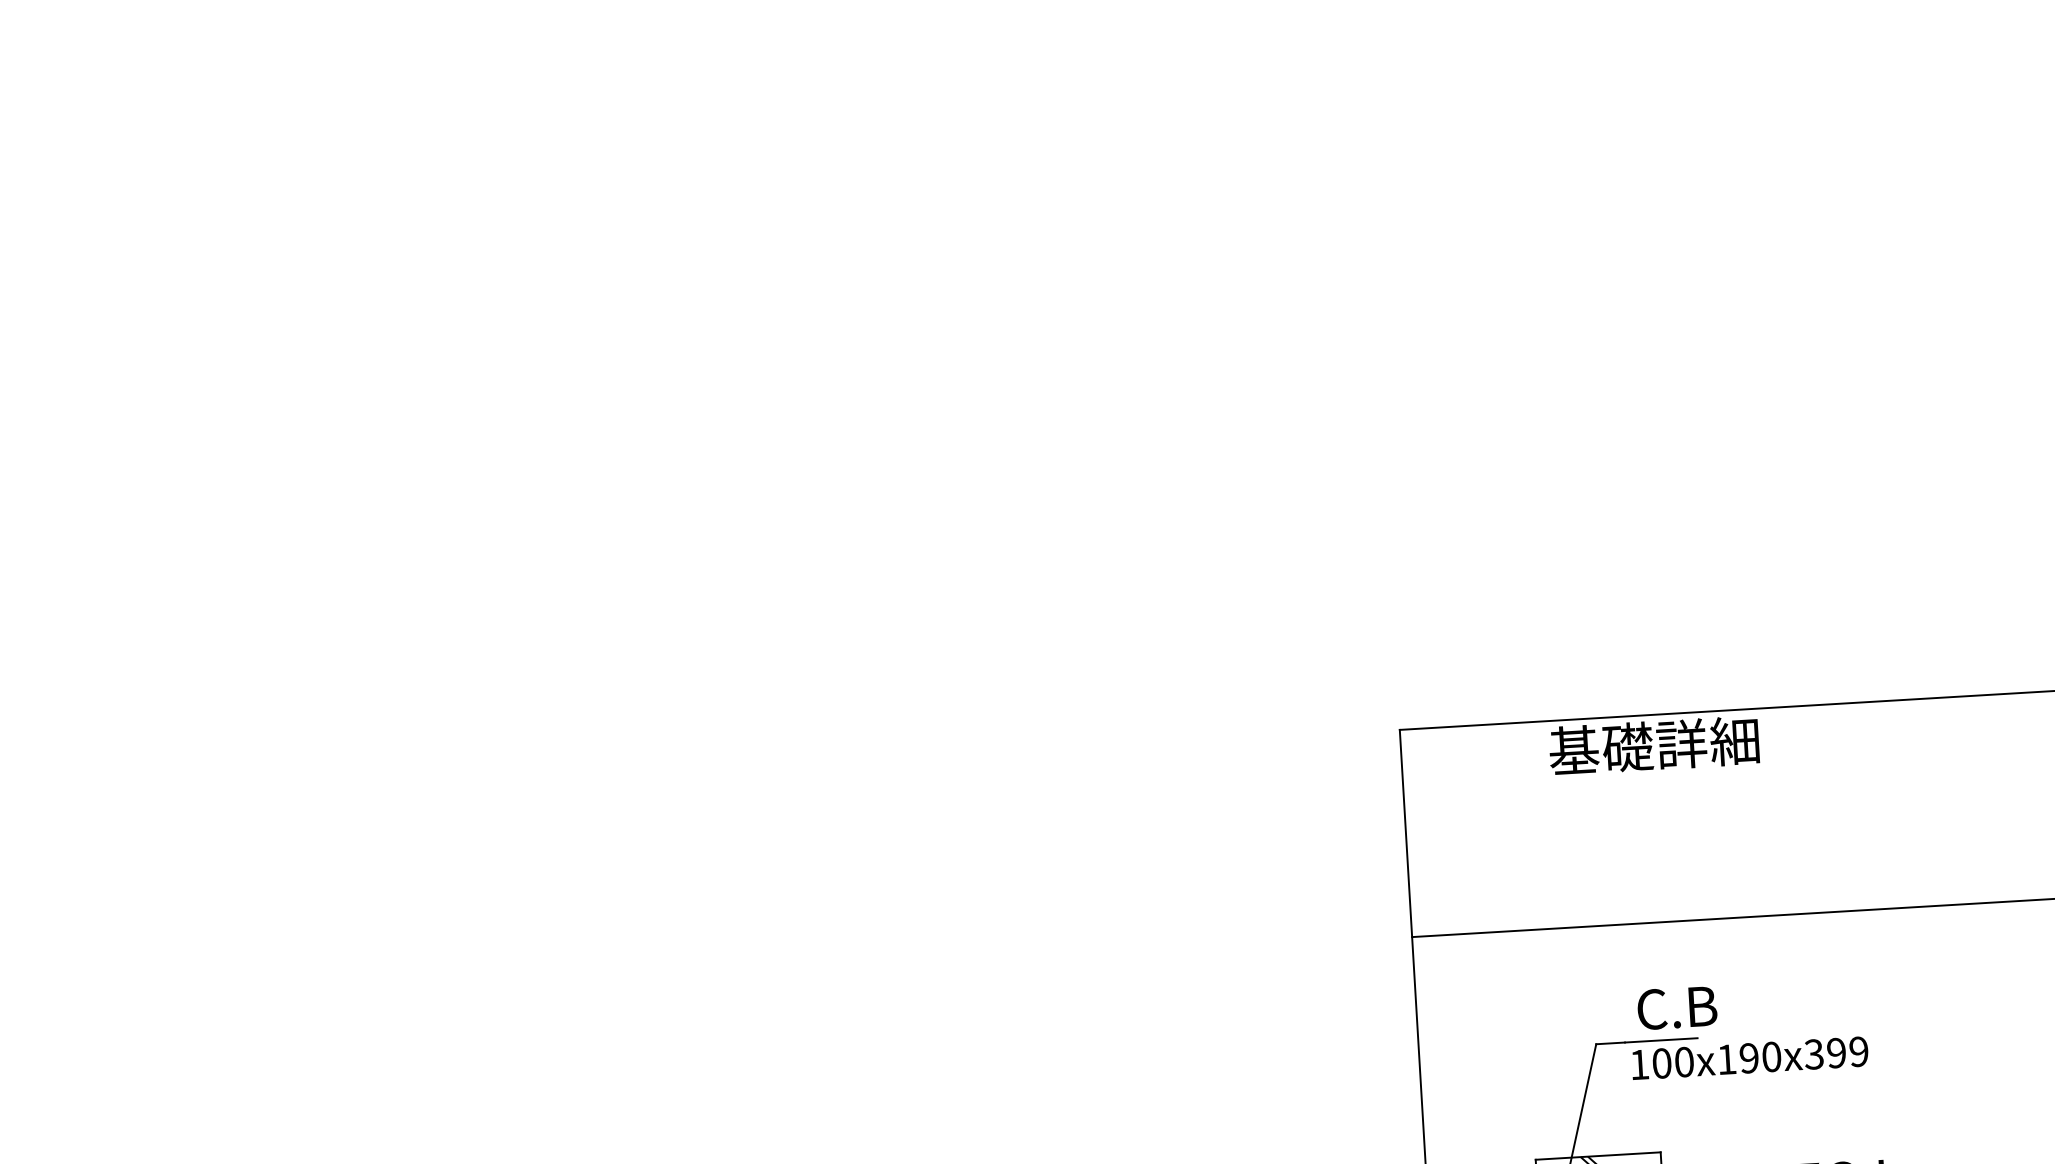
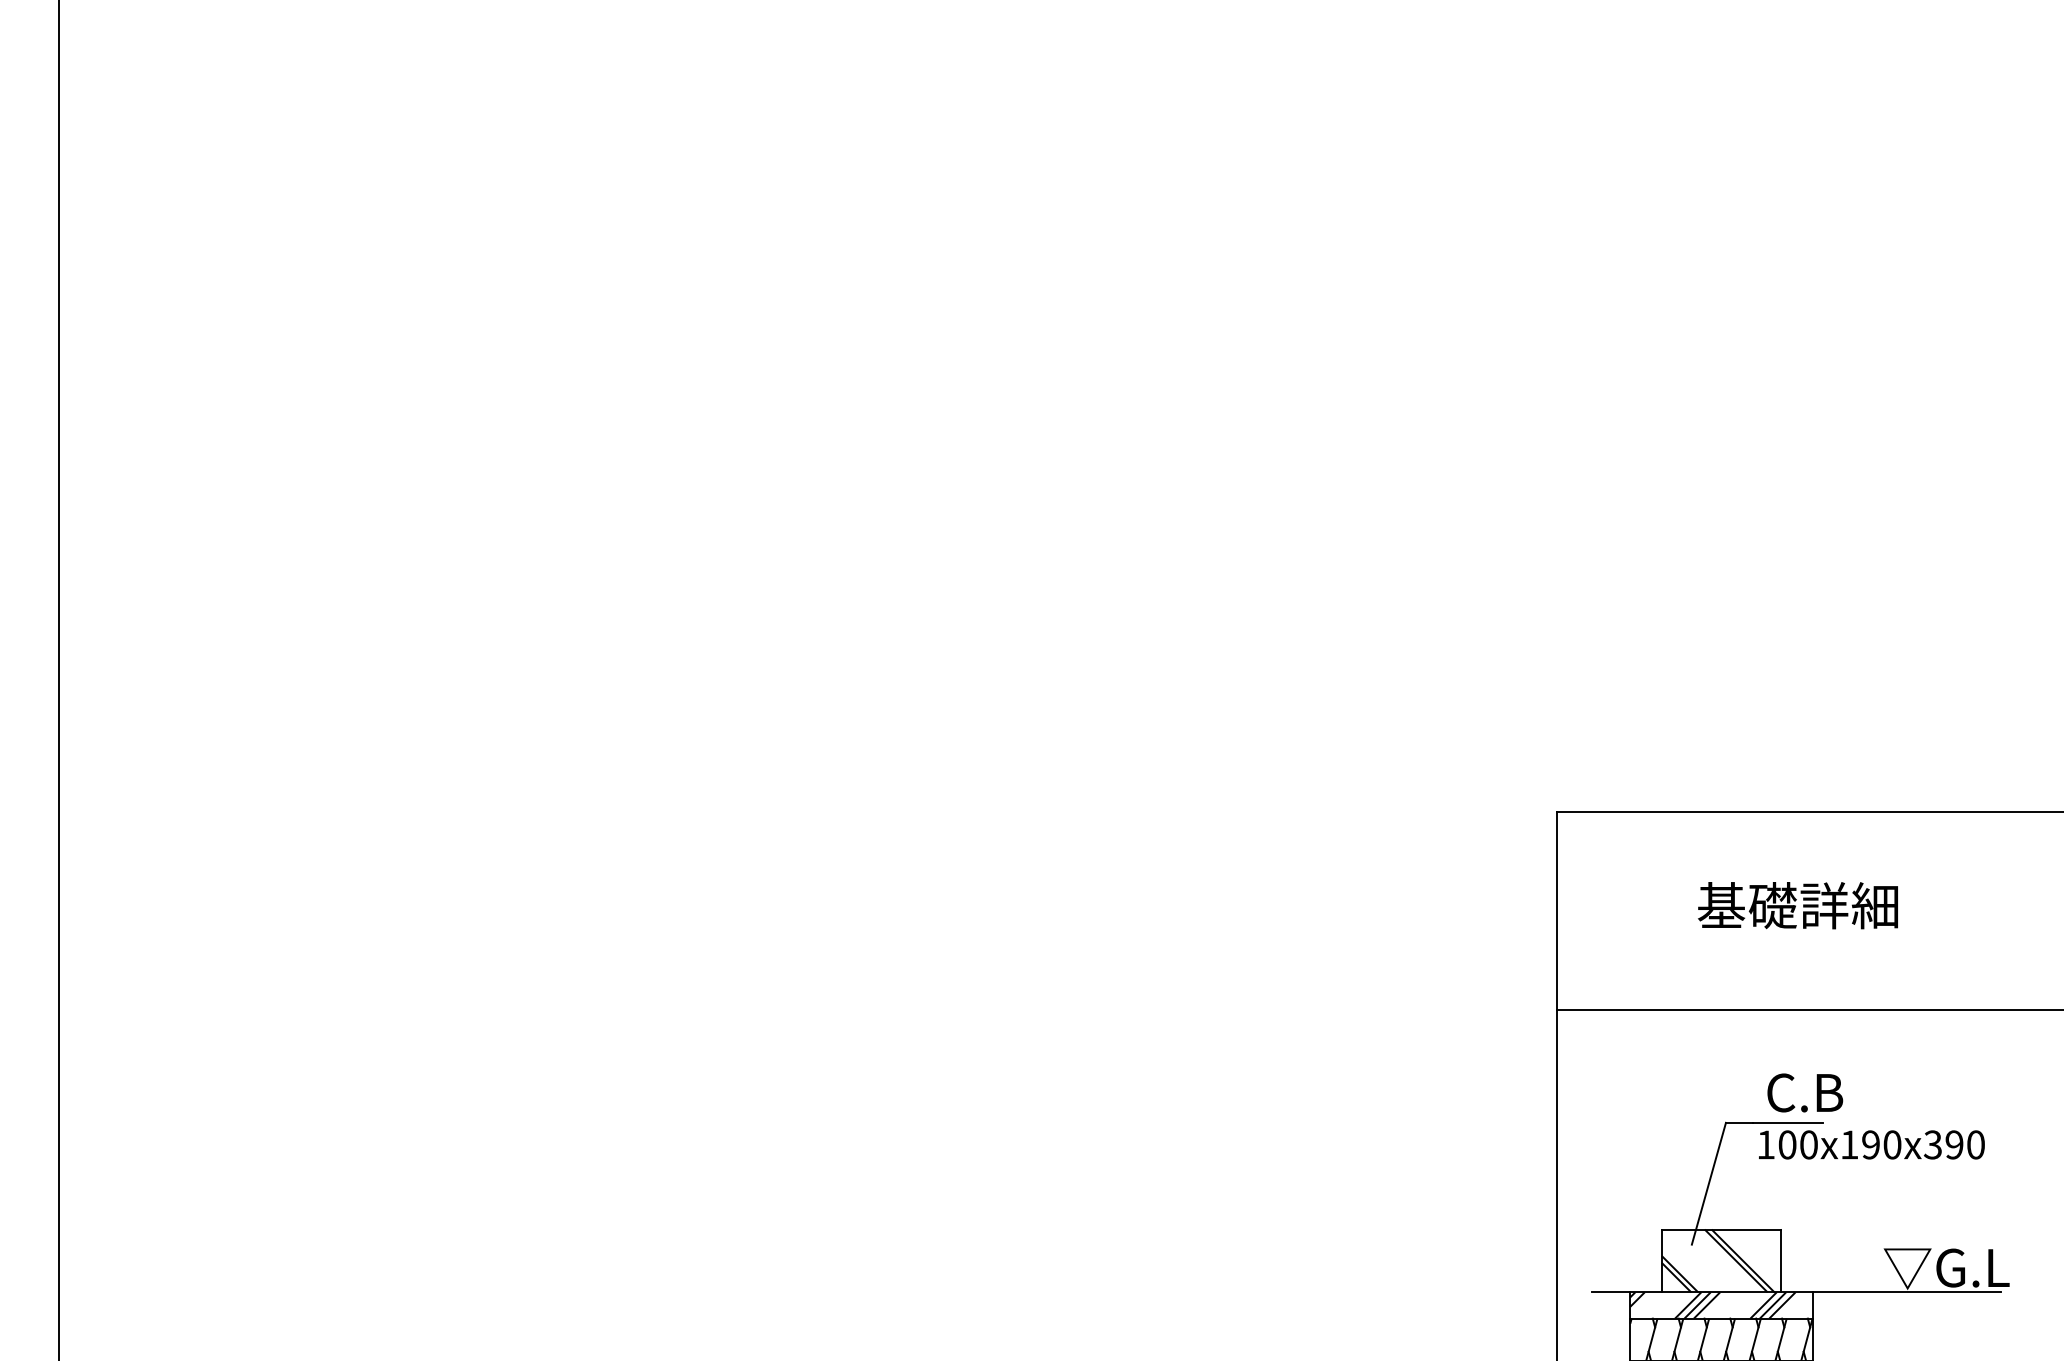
text: (1653, 745) -> (1797, 905), moved
text: (1858, 1051) -> (1975, 1144), 100x190x399 -> 100x190x390

